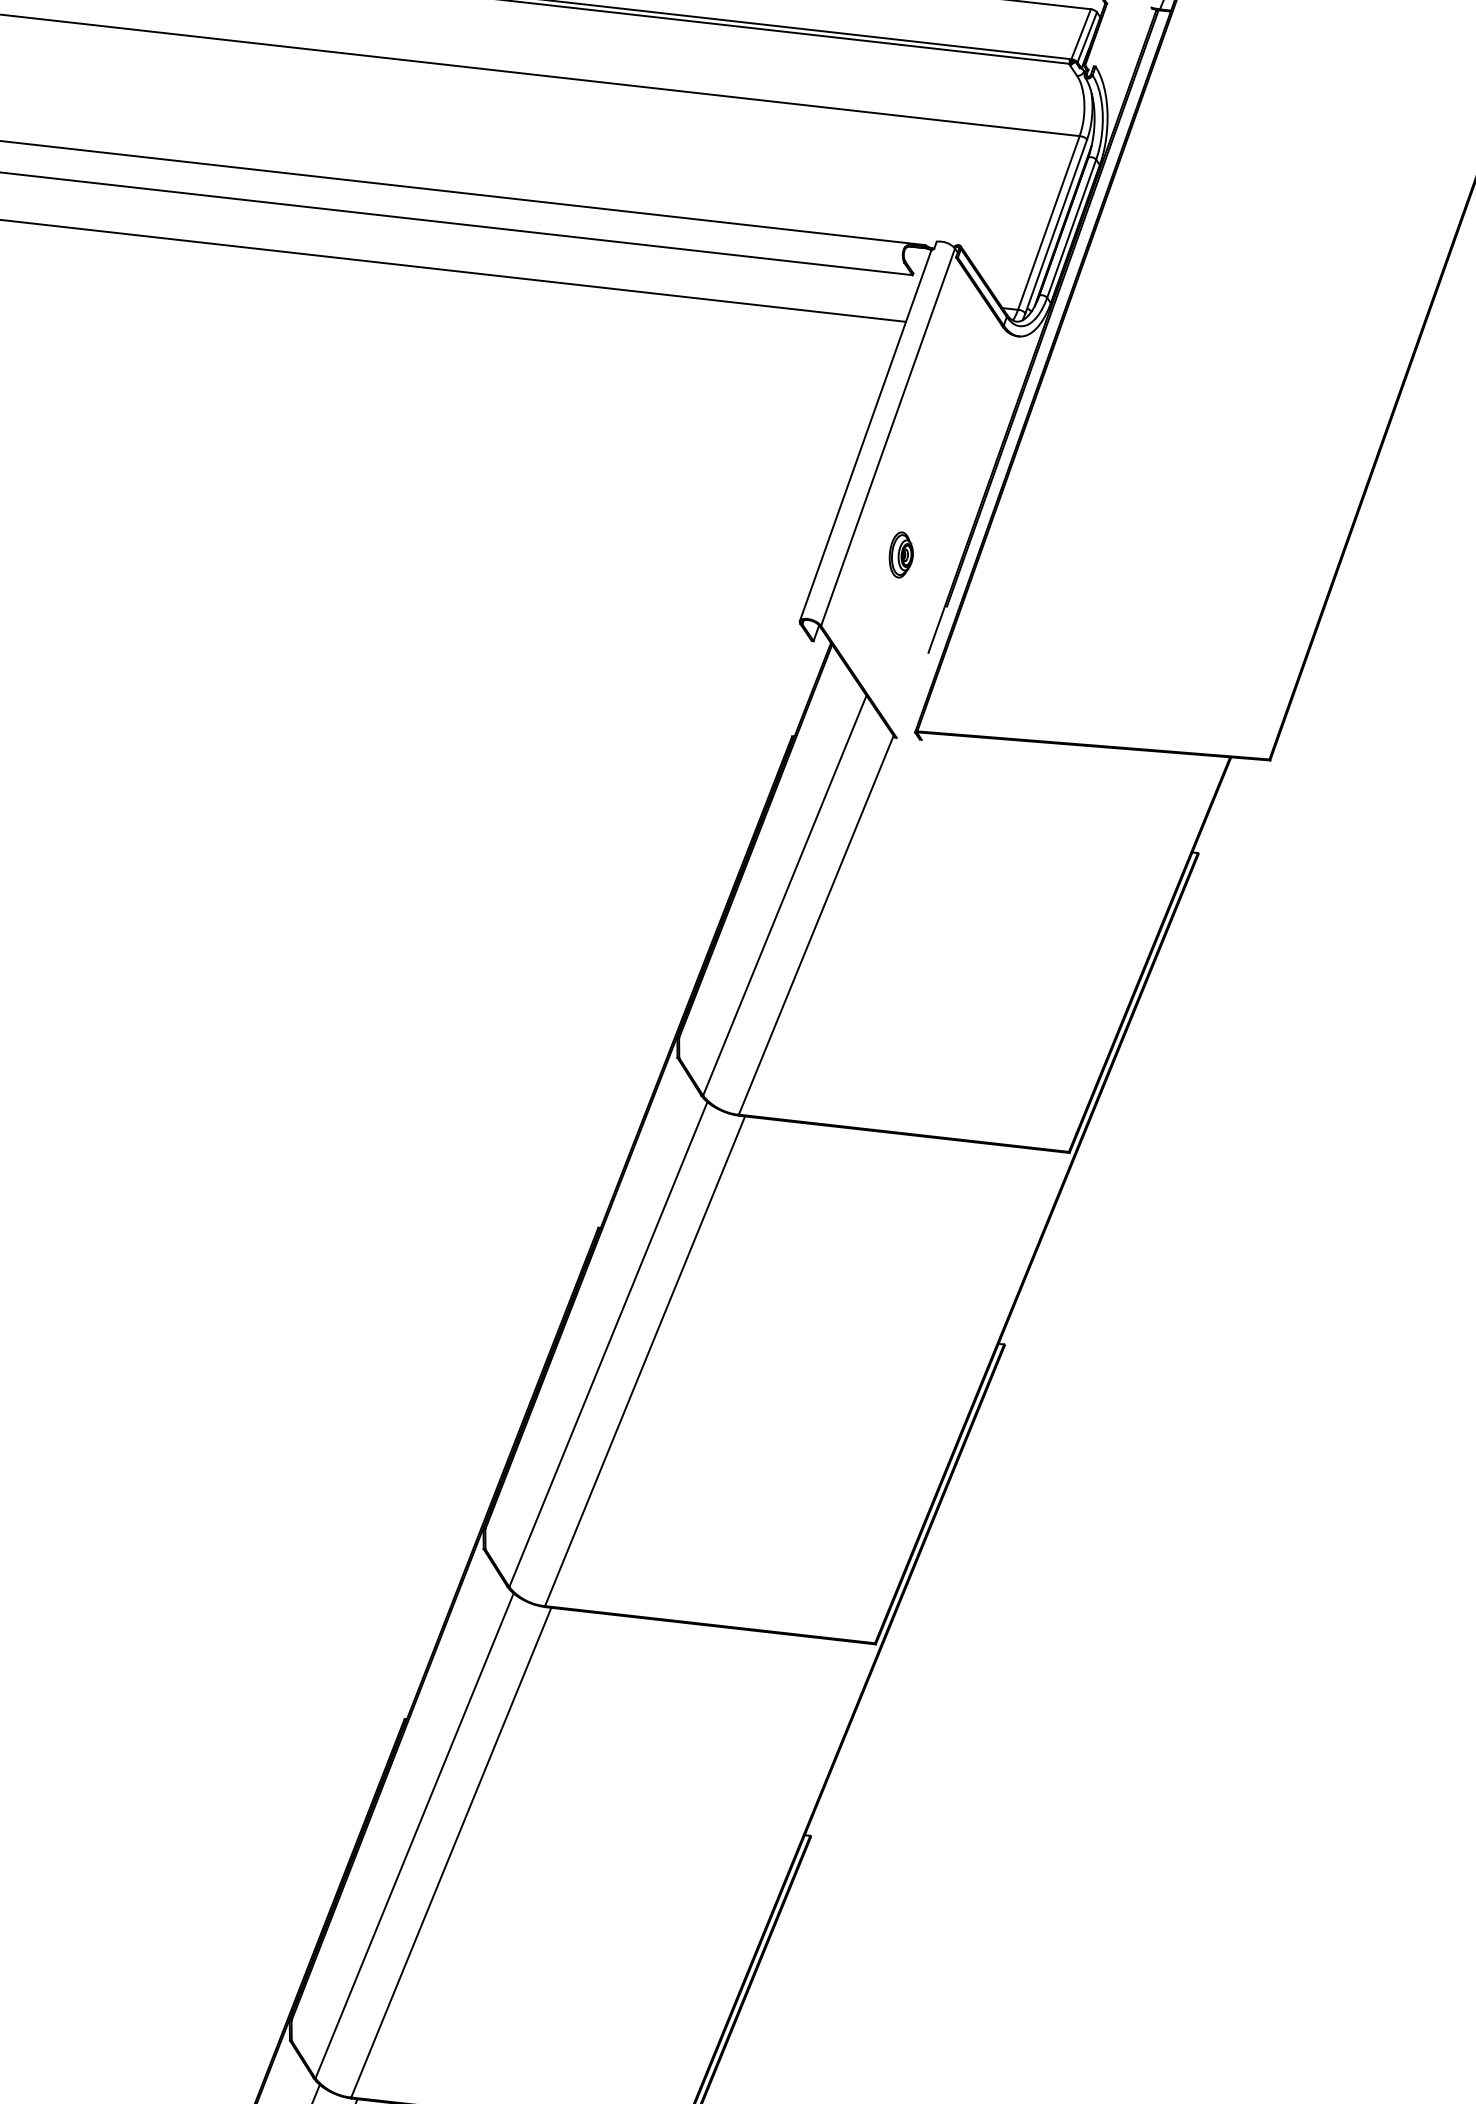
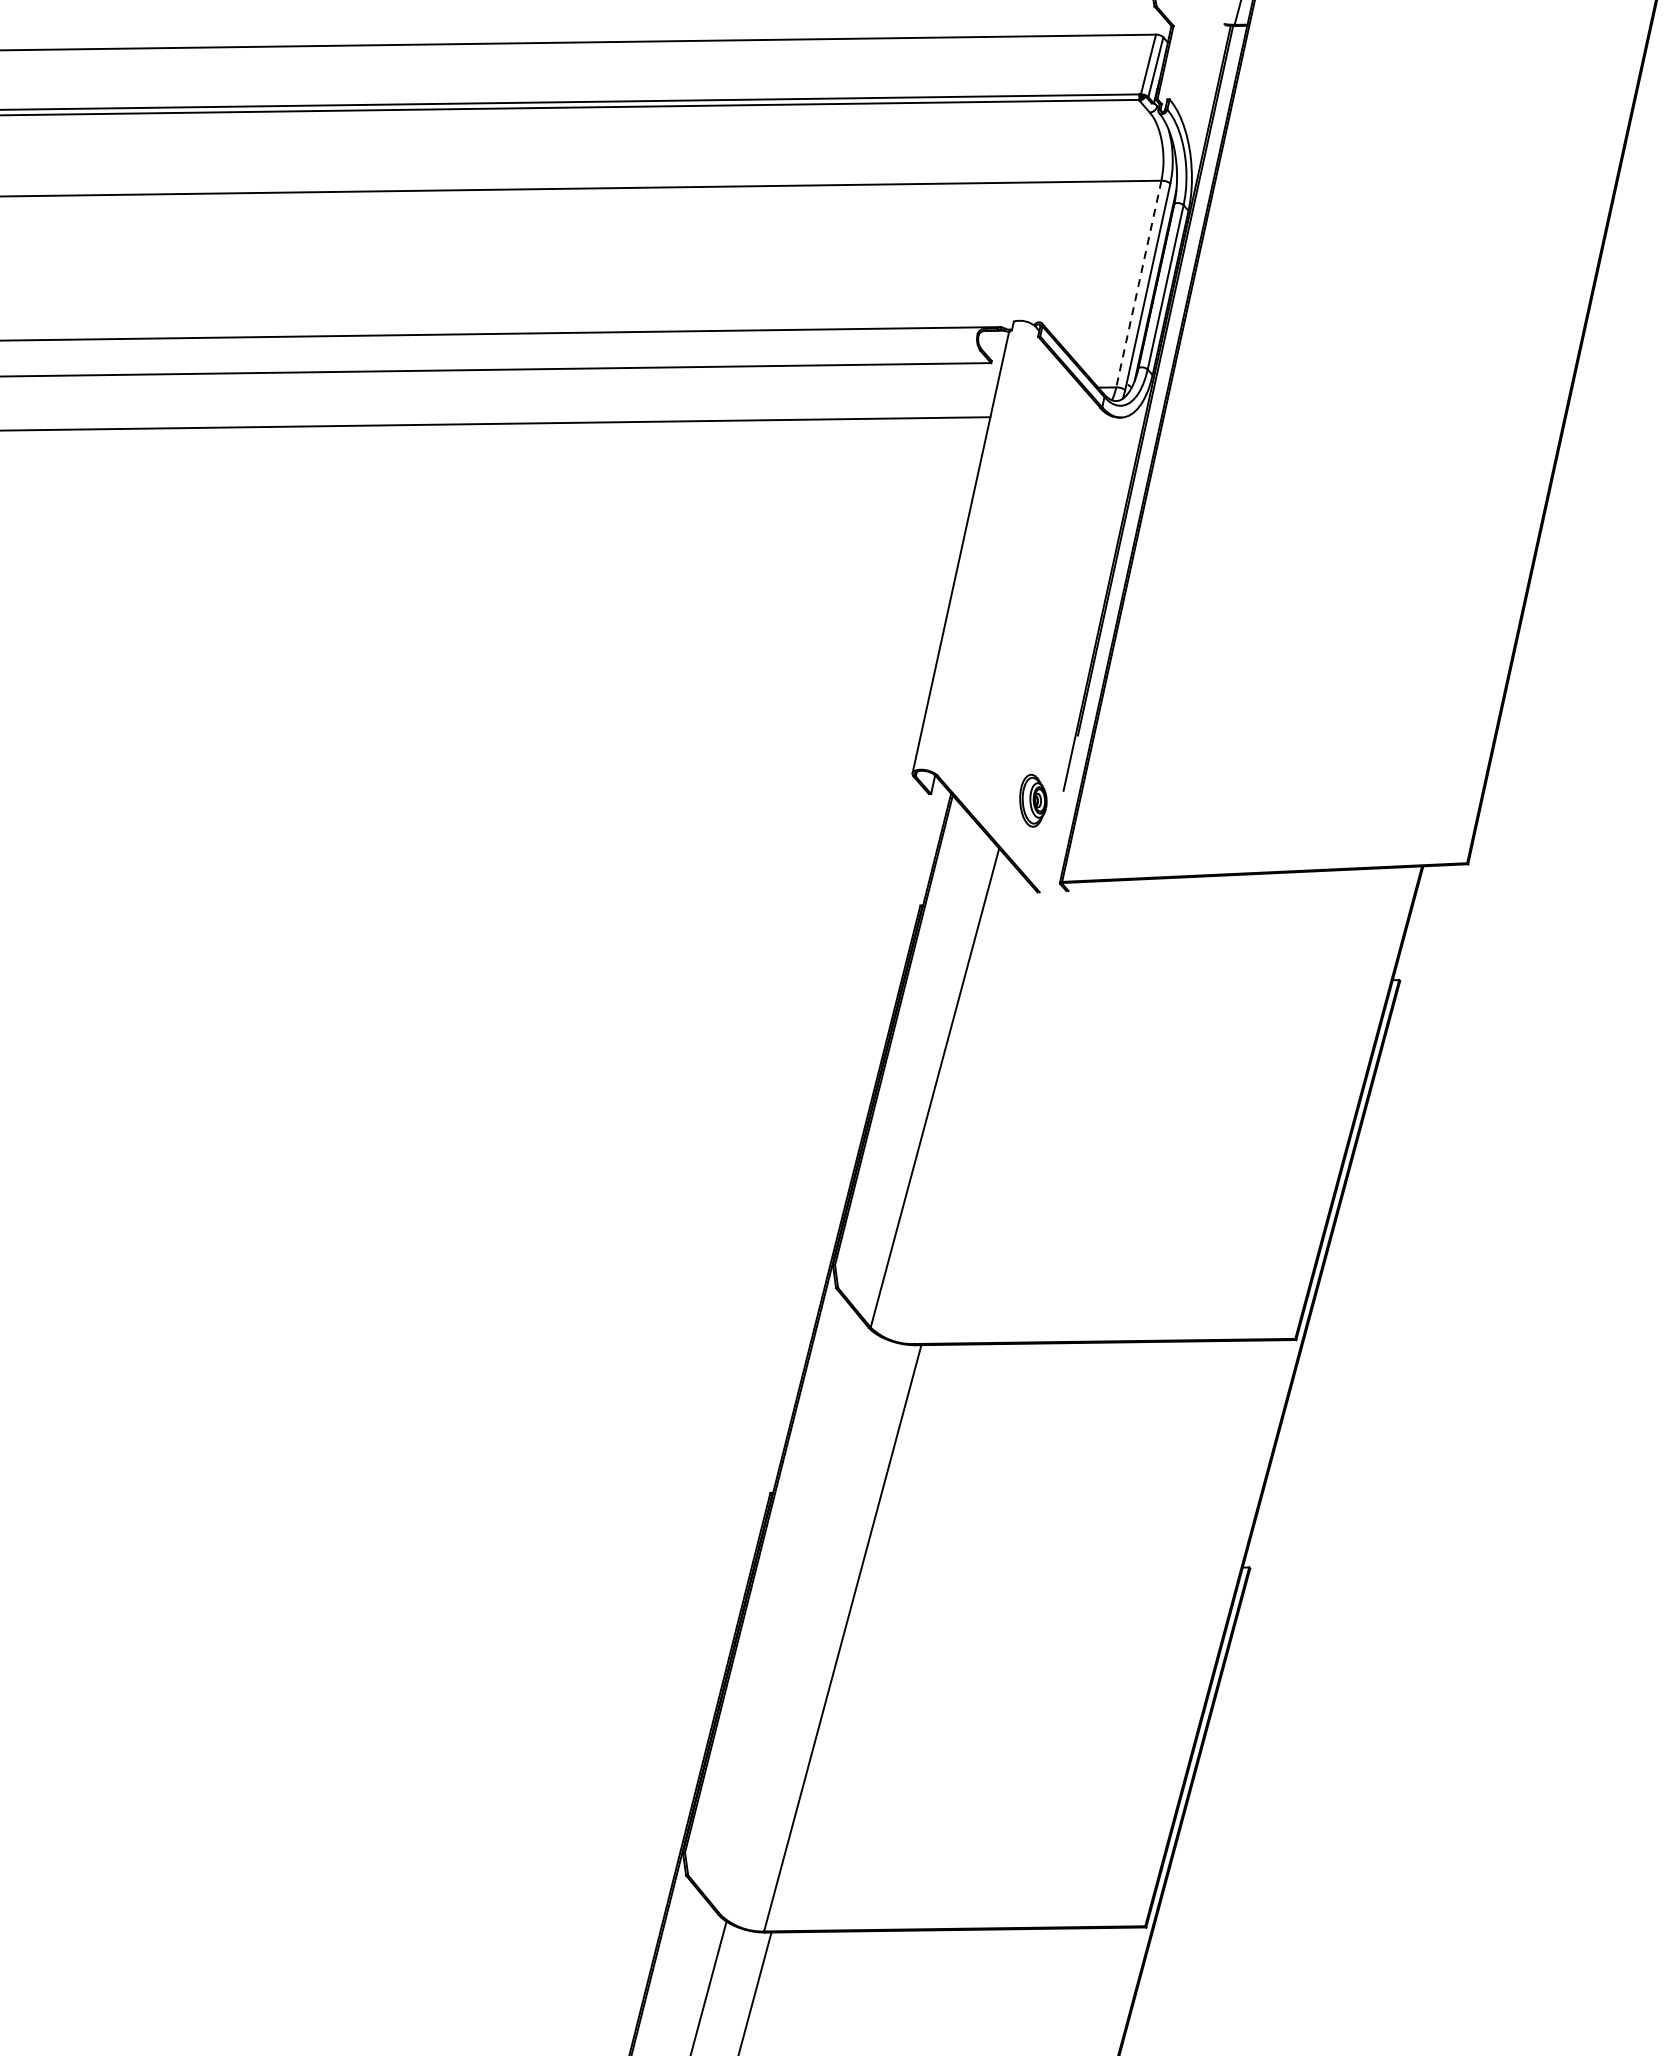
line: (1048, 223) -> (1138, 284), solid -> dashed
line: (888, 436) -> (986, 550), removed
part: (900, 554) -> (1032, 800), moved
line: (815, 924) -> (974, 1116), removed
line: (608, 1344) -> (798, 1624), removed

